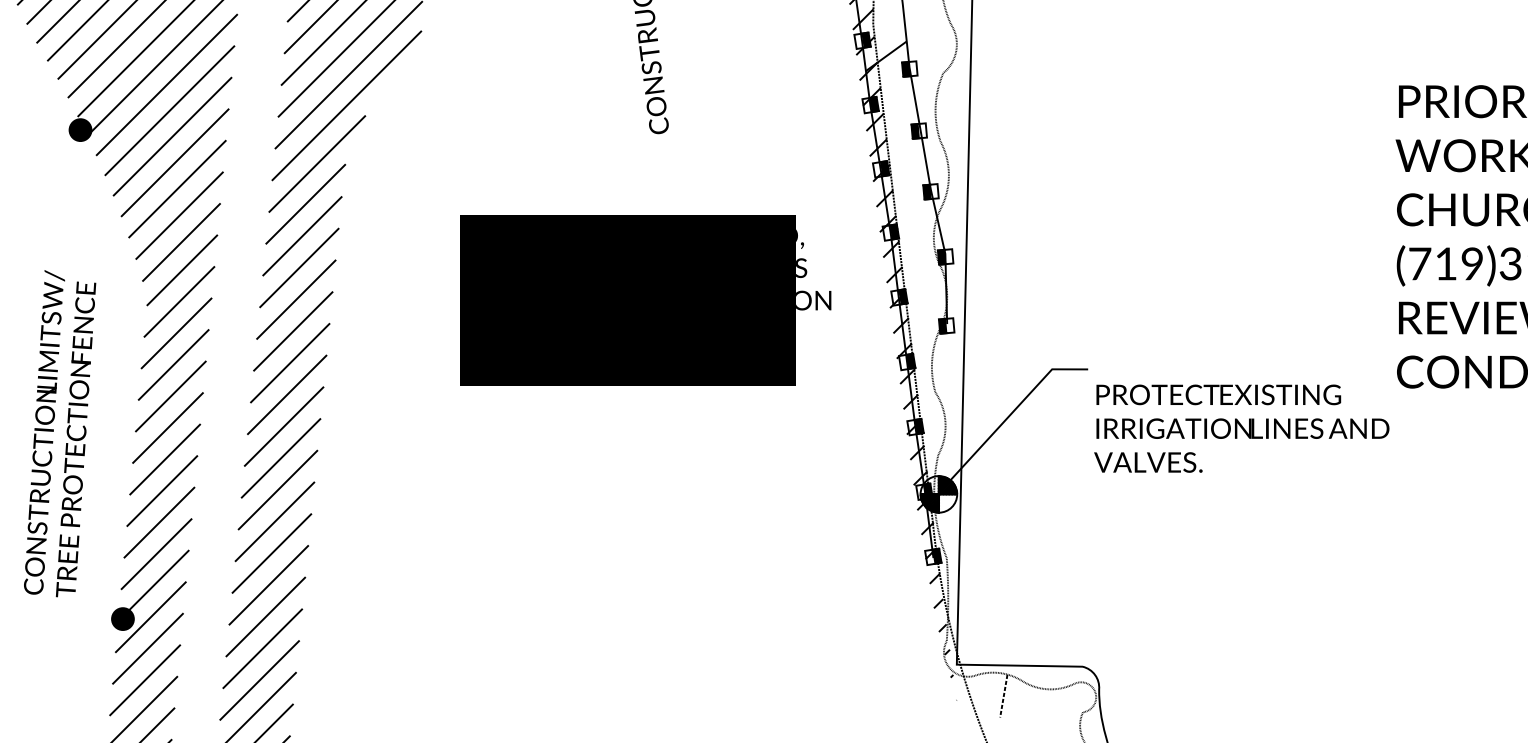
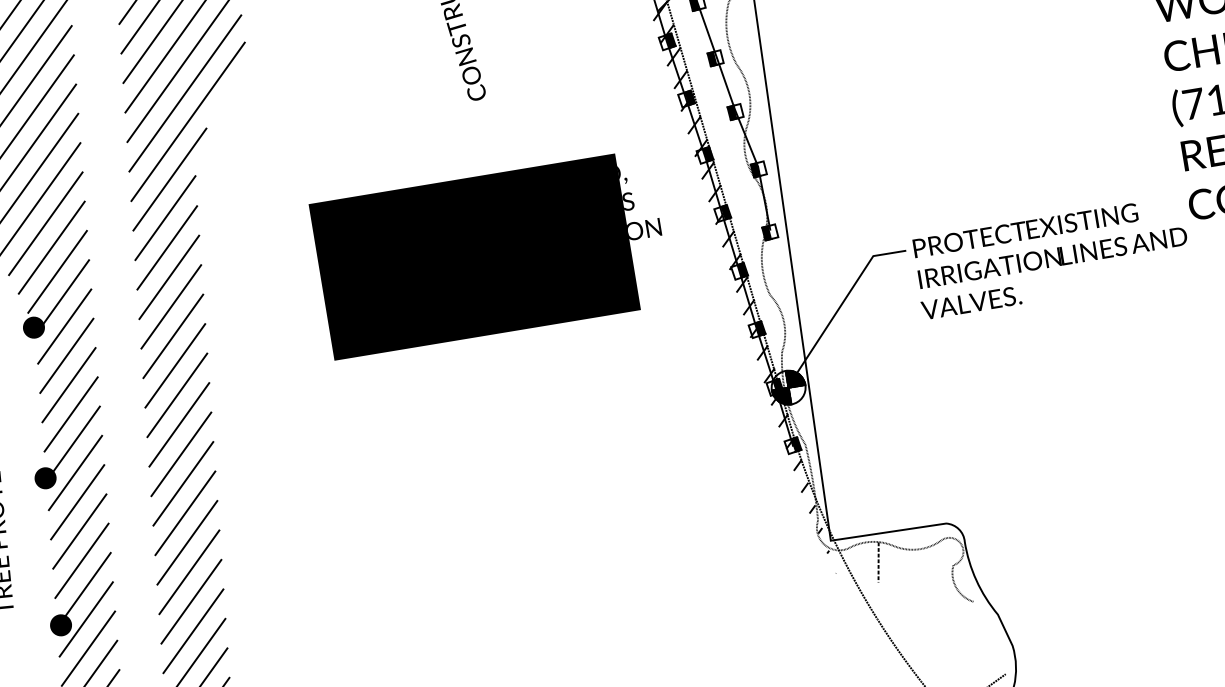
fill: (146, 297) -> (33, 327), added
text: (1241, 428) -> (1051, 257), moved
fill: (132, 459) -> (45, 477), added

